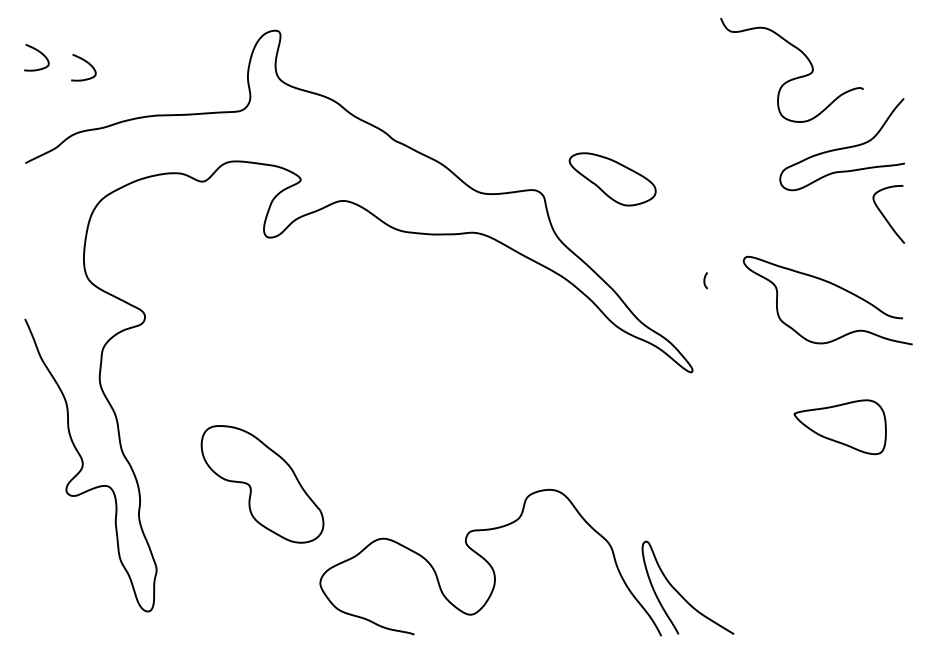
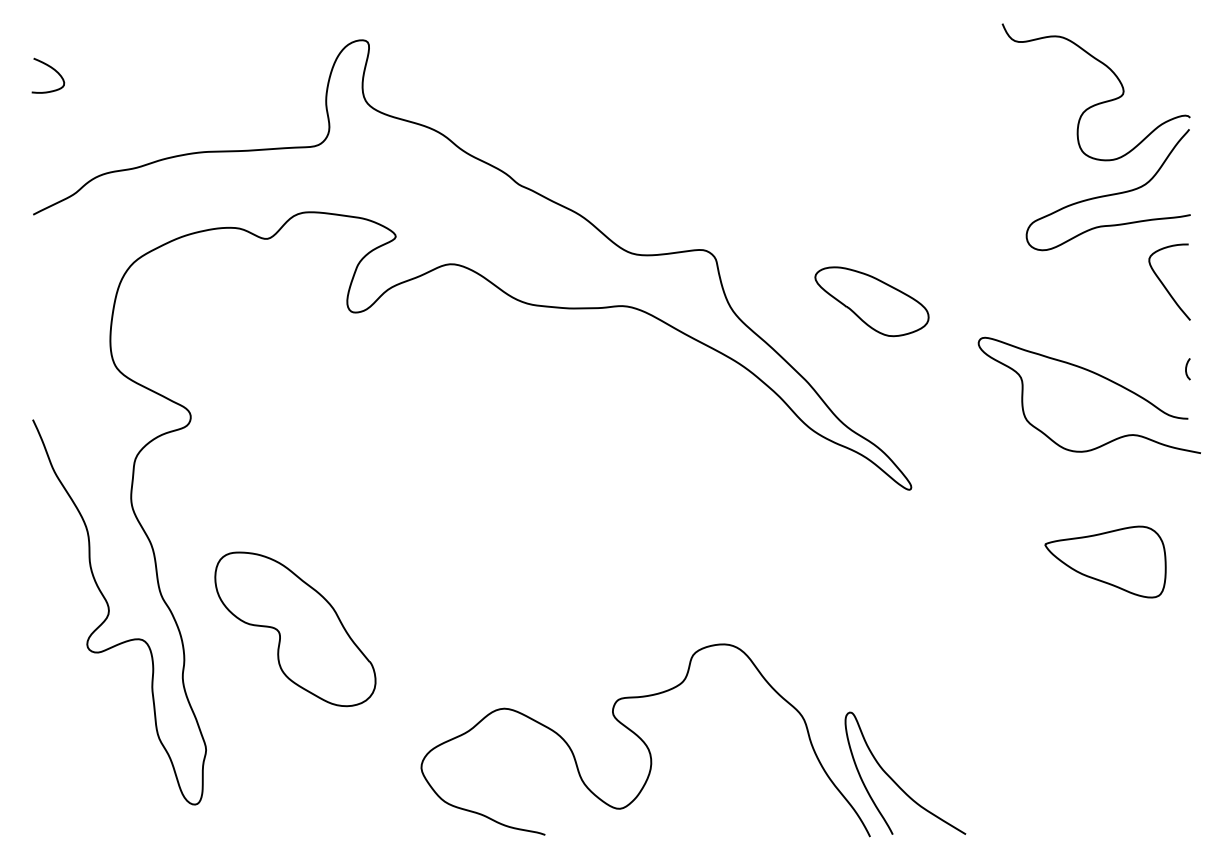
curve: (85, 62) -> (112, 82), removed
curve: (795, 77) -> (1100, 101), moved
part: (612, 179) -> (871, 301), moved
curve: (705, 280) -> (1187, 368), moved
part: (262, 484) -> (295, 629), moved

